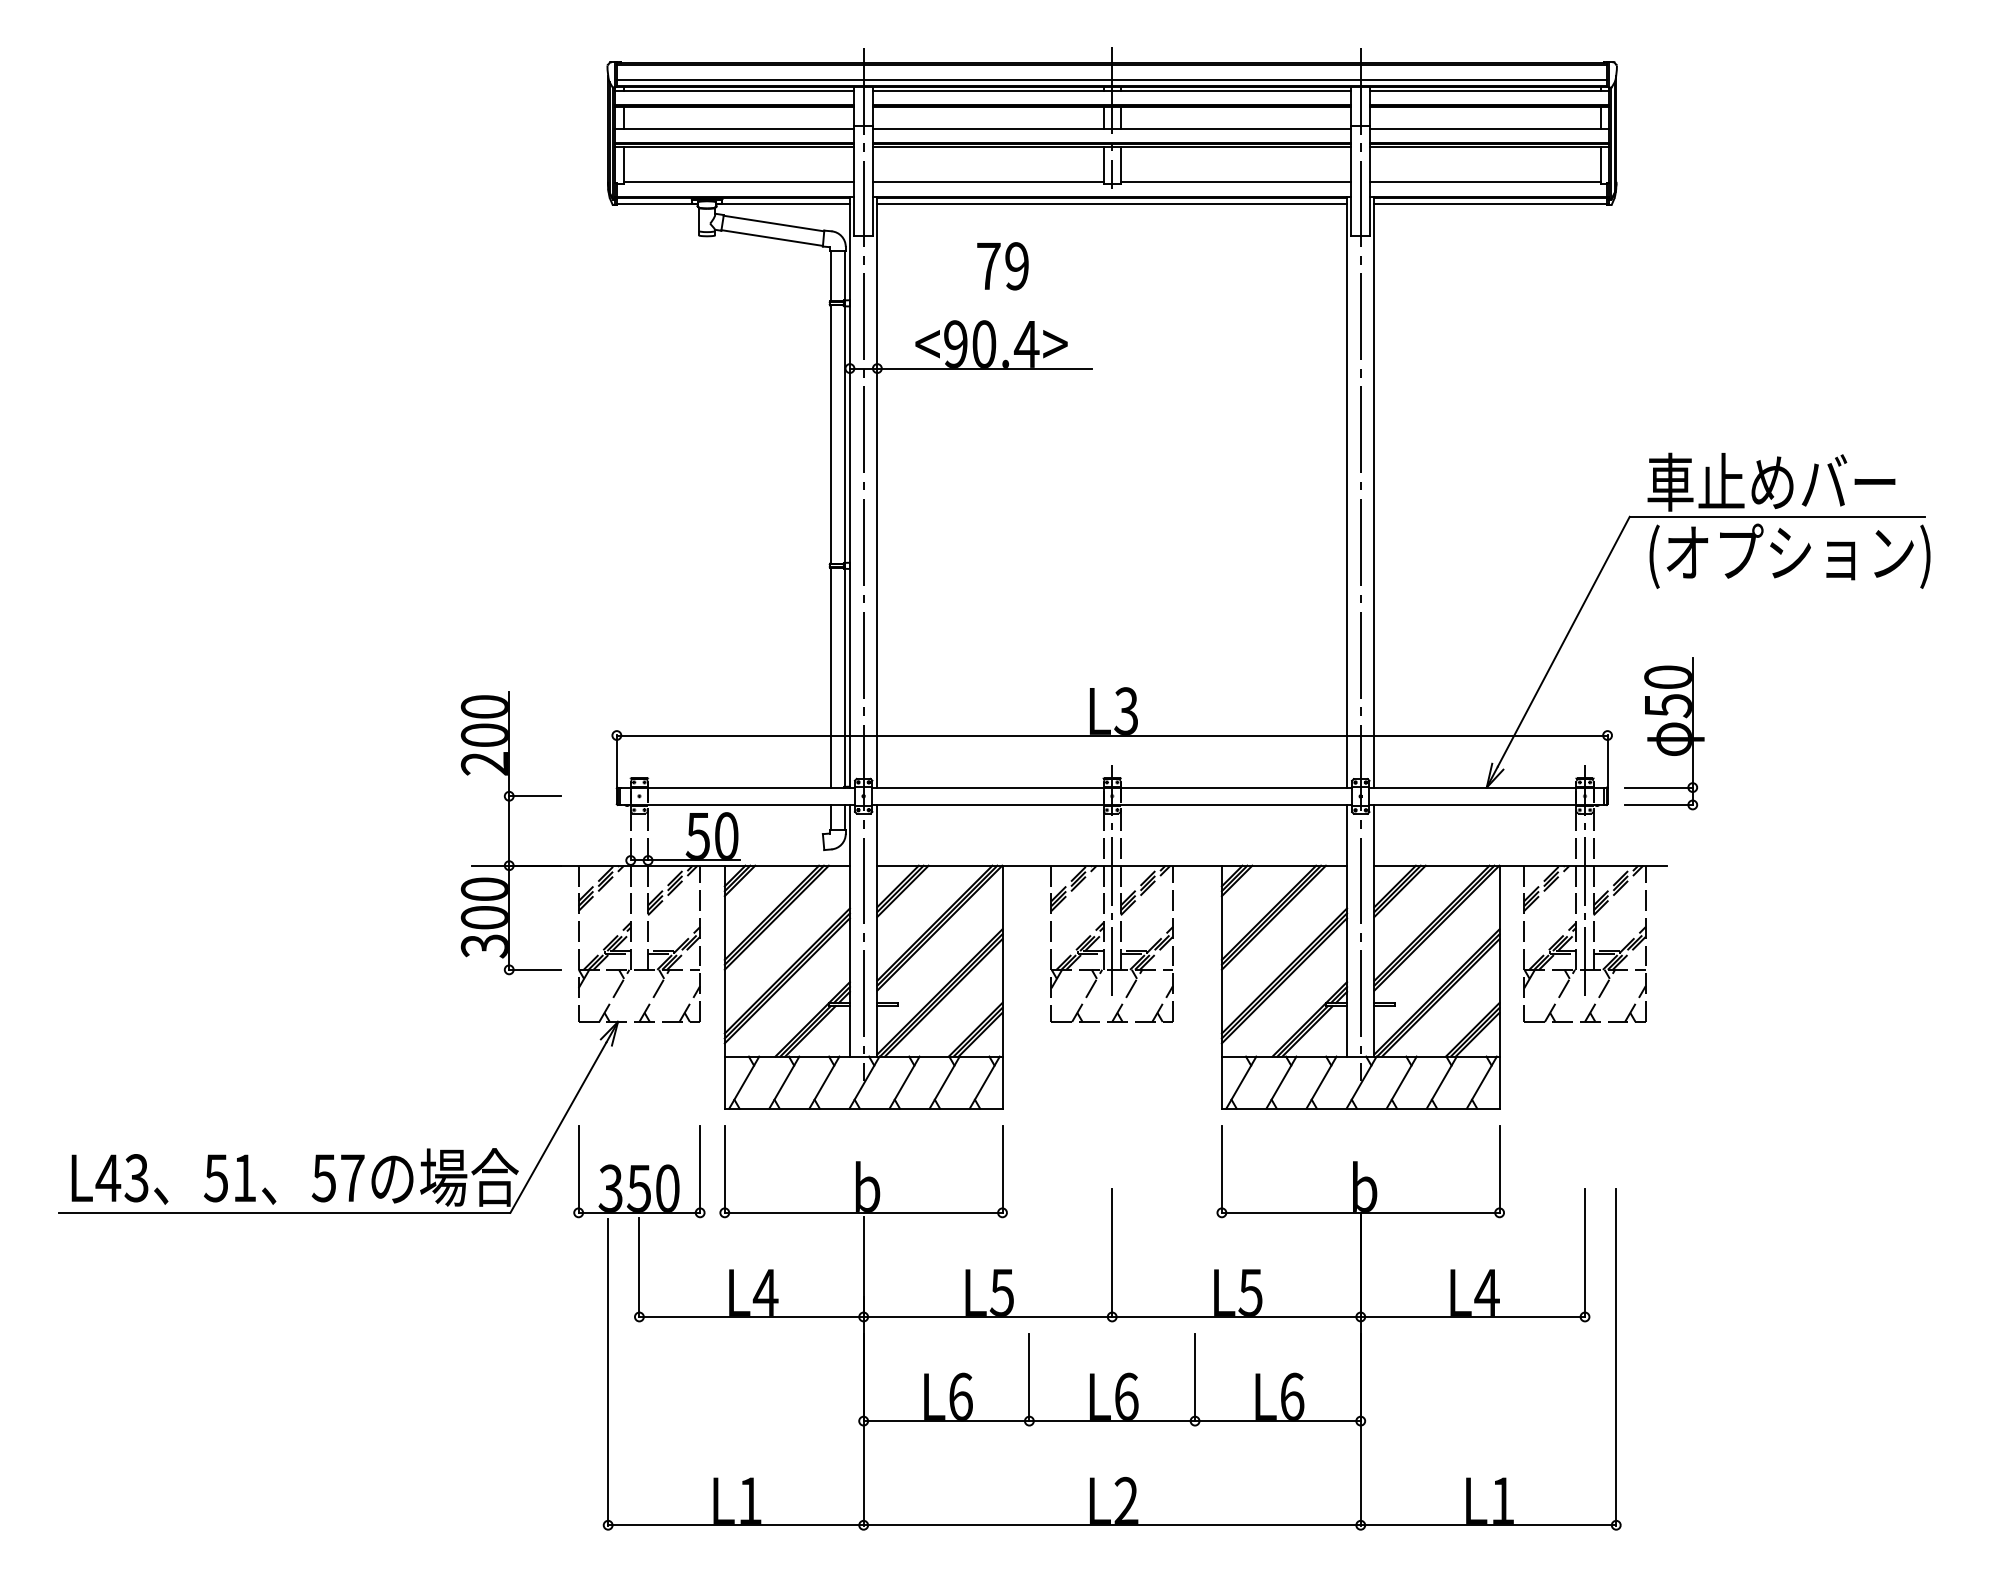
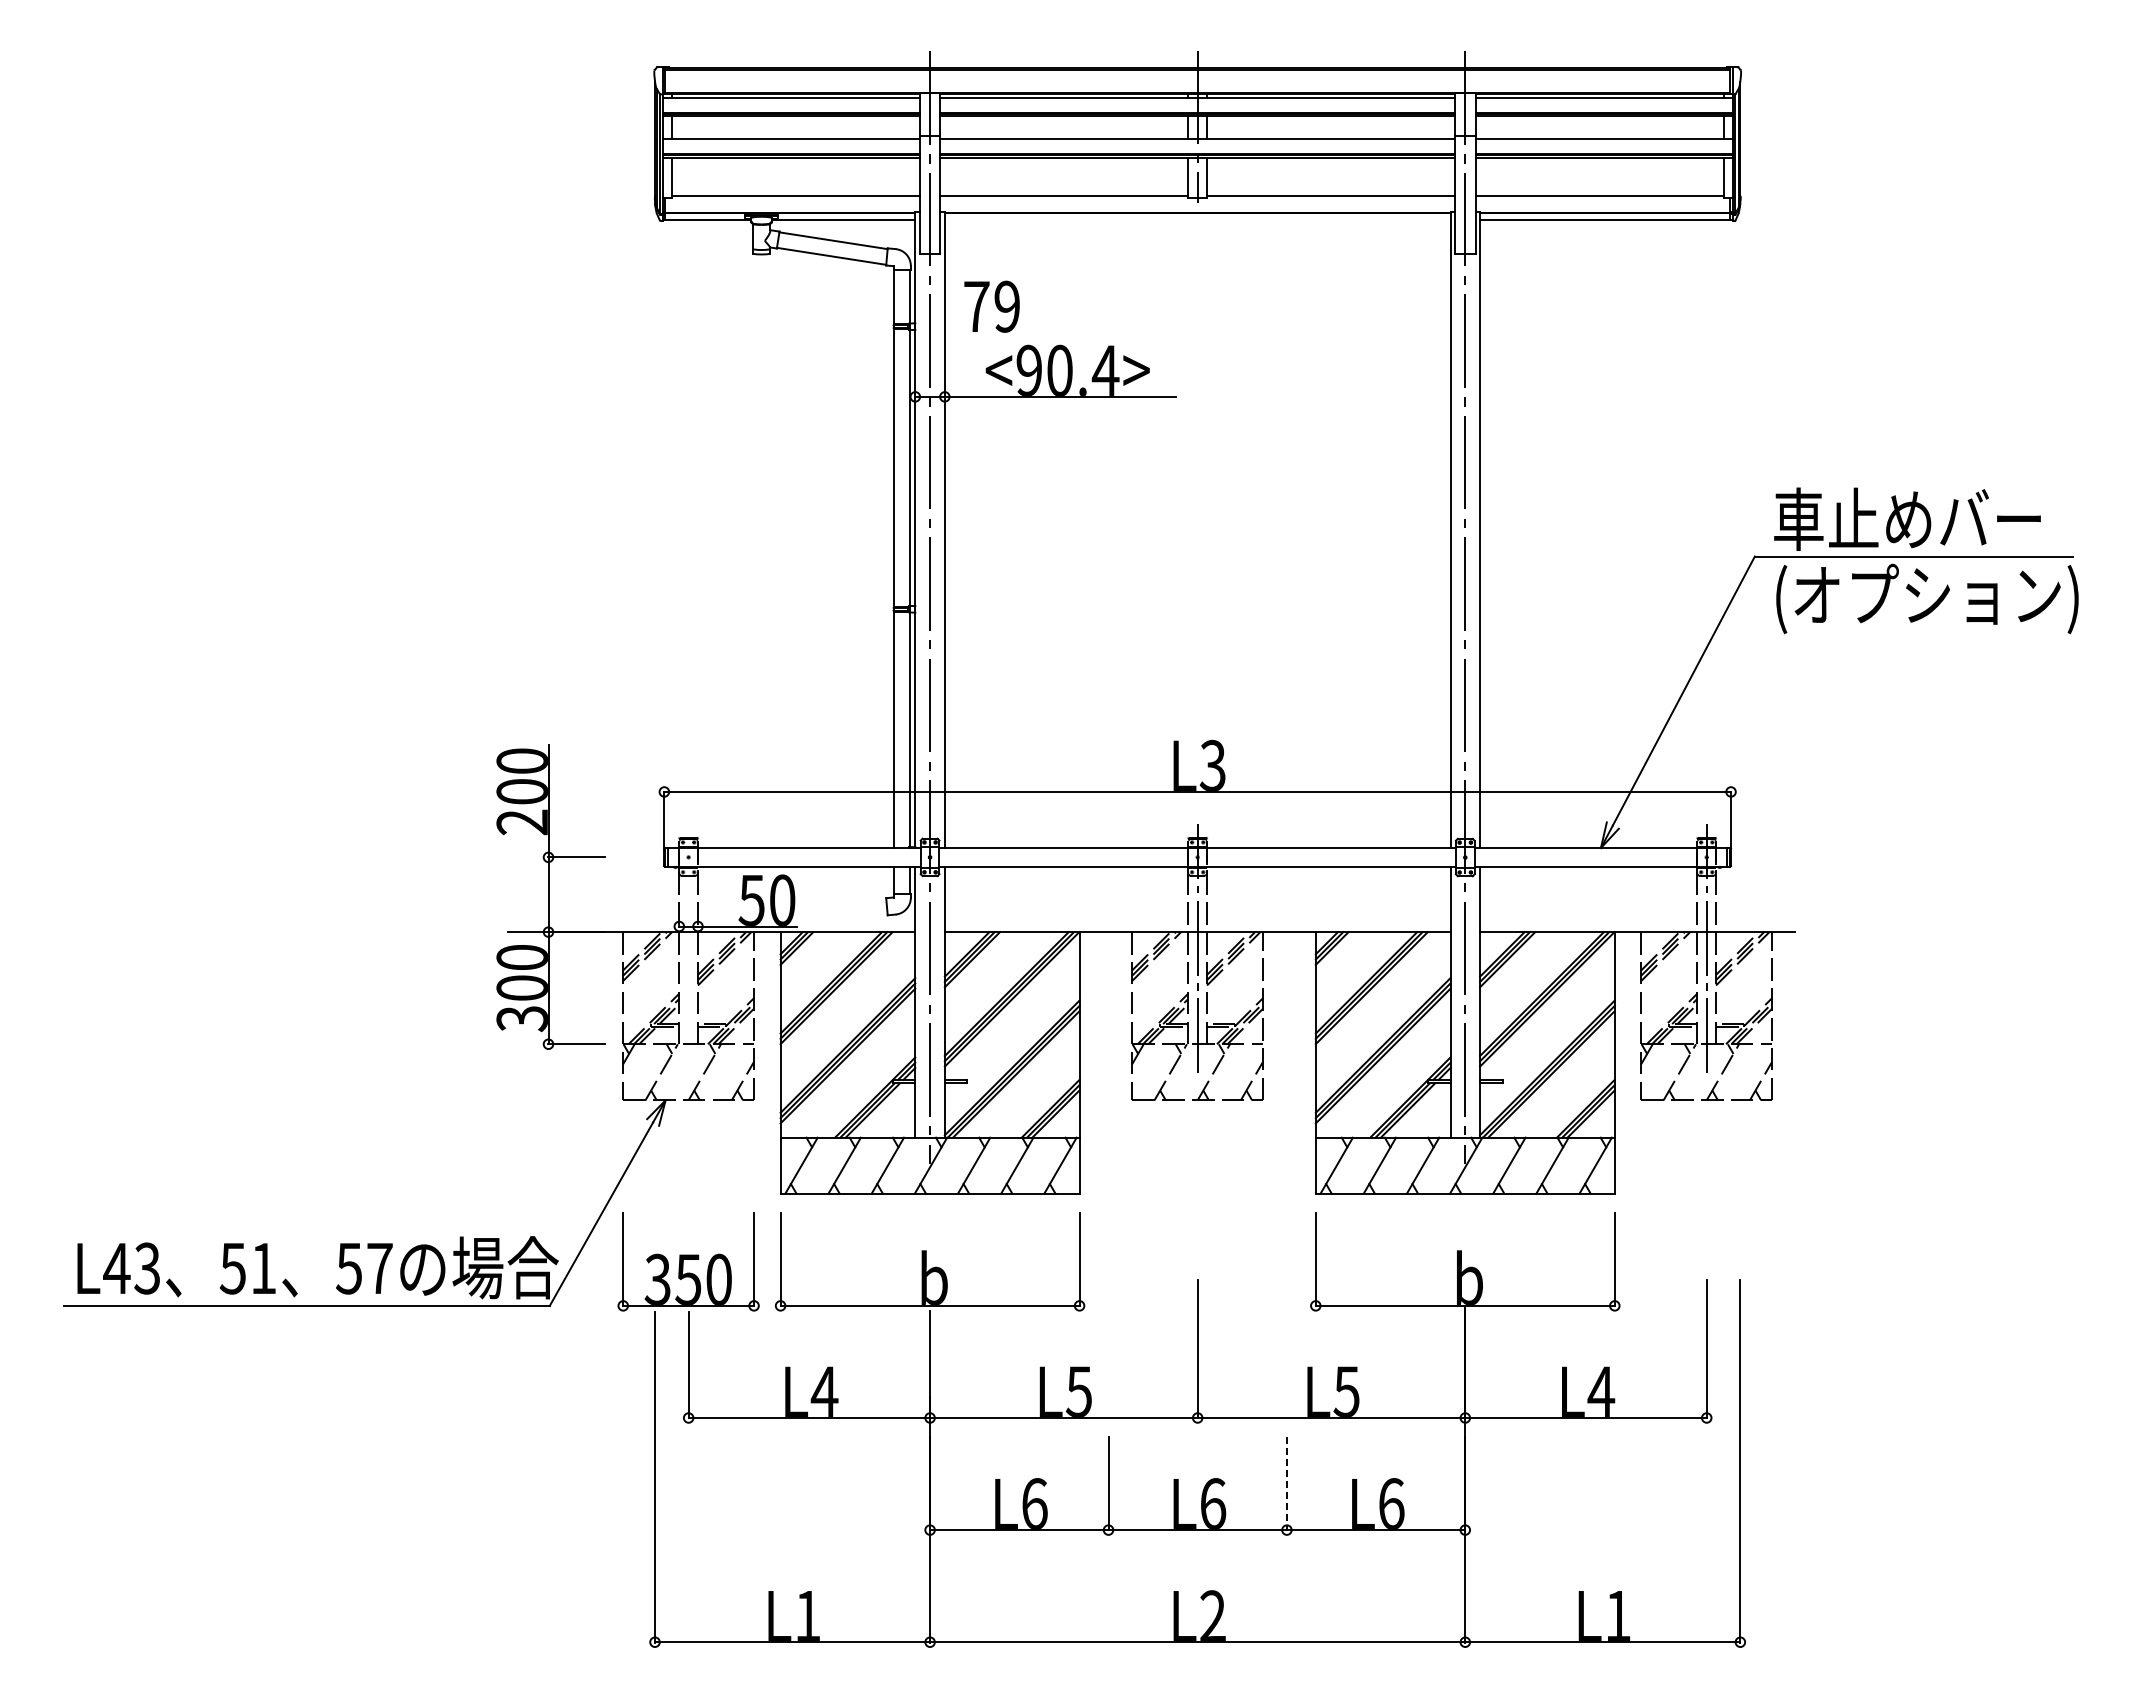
line: (1112, 80) -> (1197, 86), removed
line: (1112, 203) -> (1197, 219), removed
text: (1002, 266) -> (991, 306), moved
part: (1664, 733) -> (1792, 789), removed
line: (1194, 1377) -> (1286, 1483), solid -> dashed

